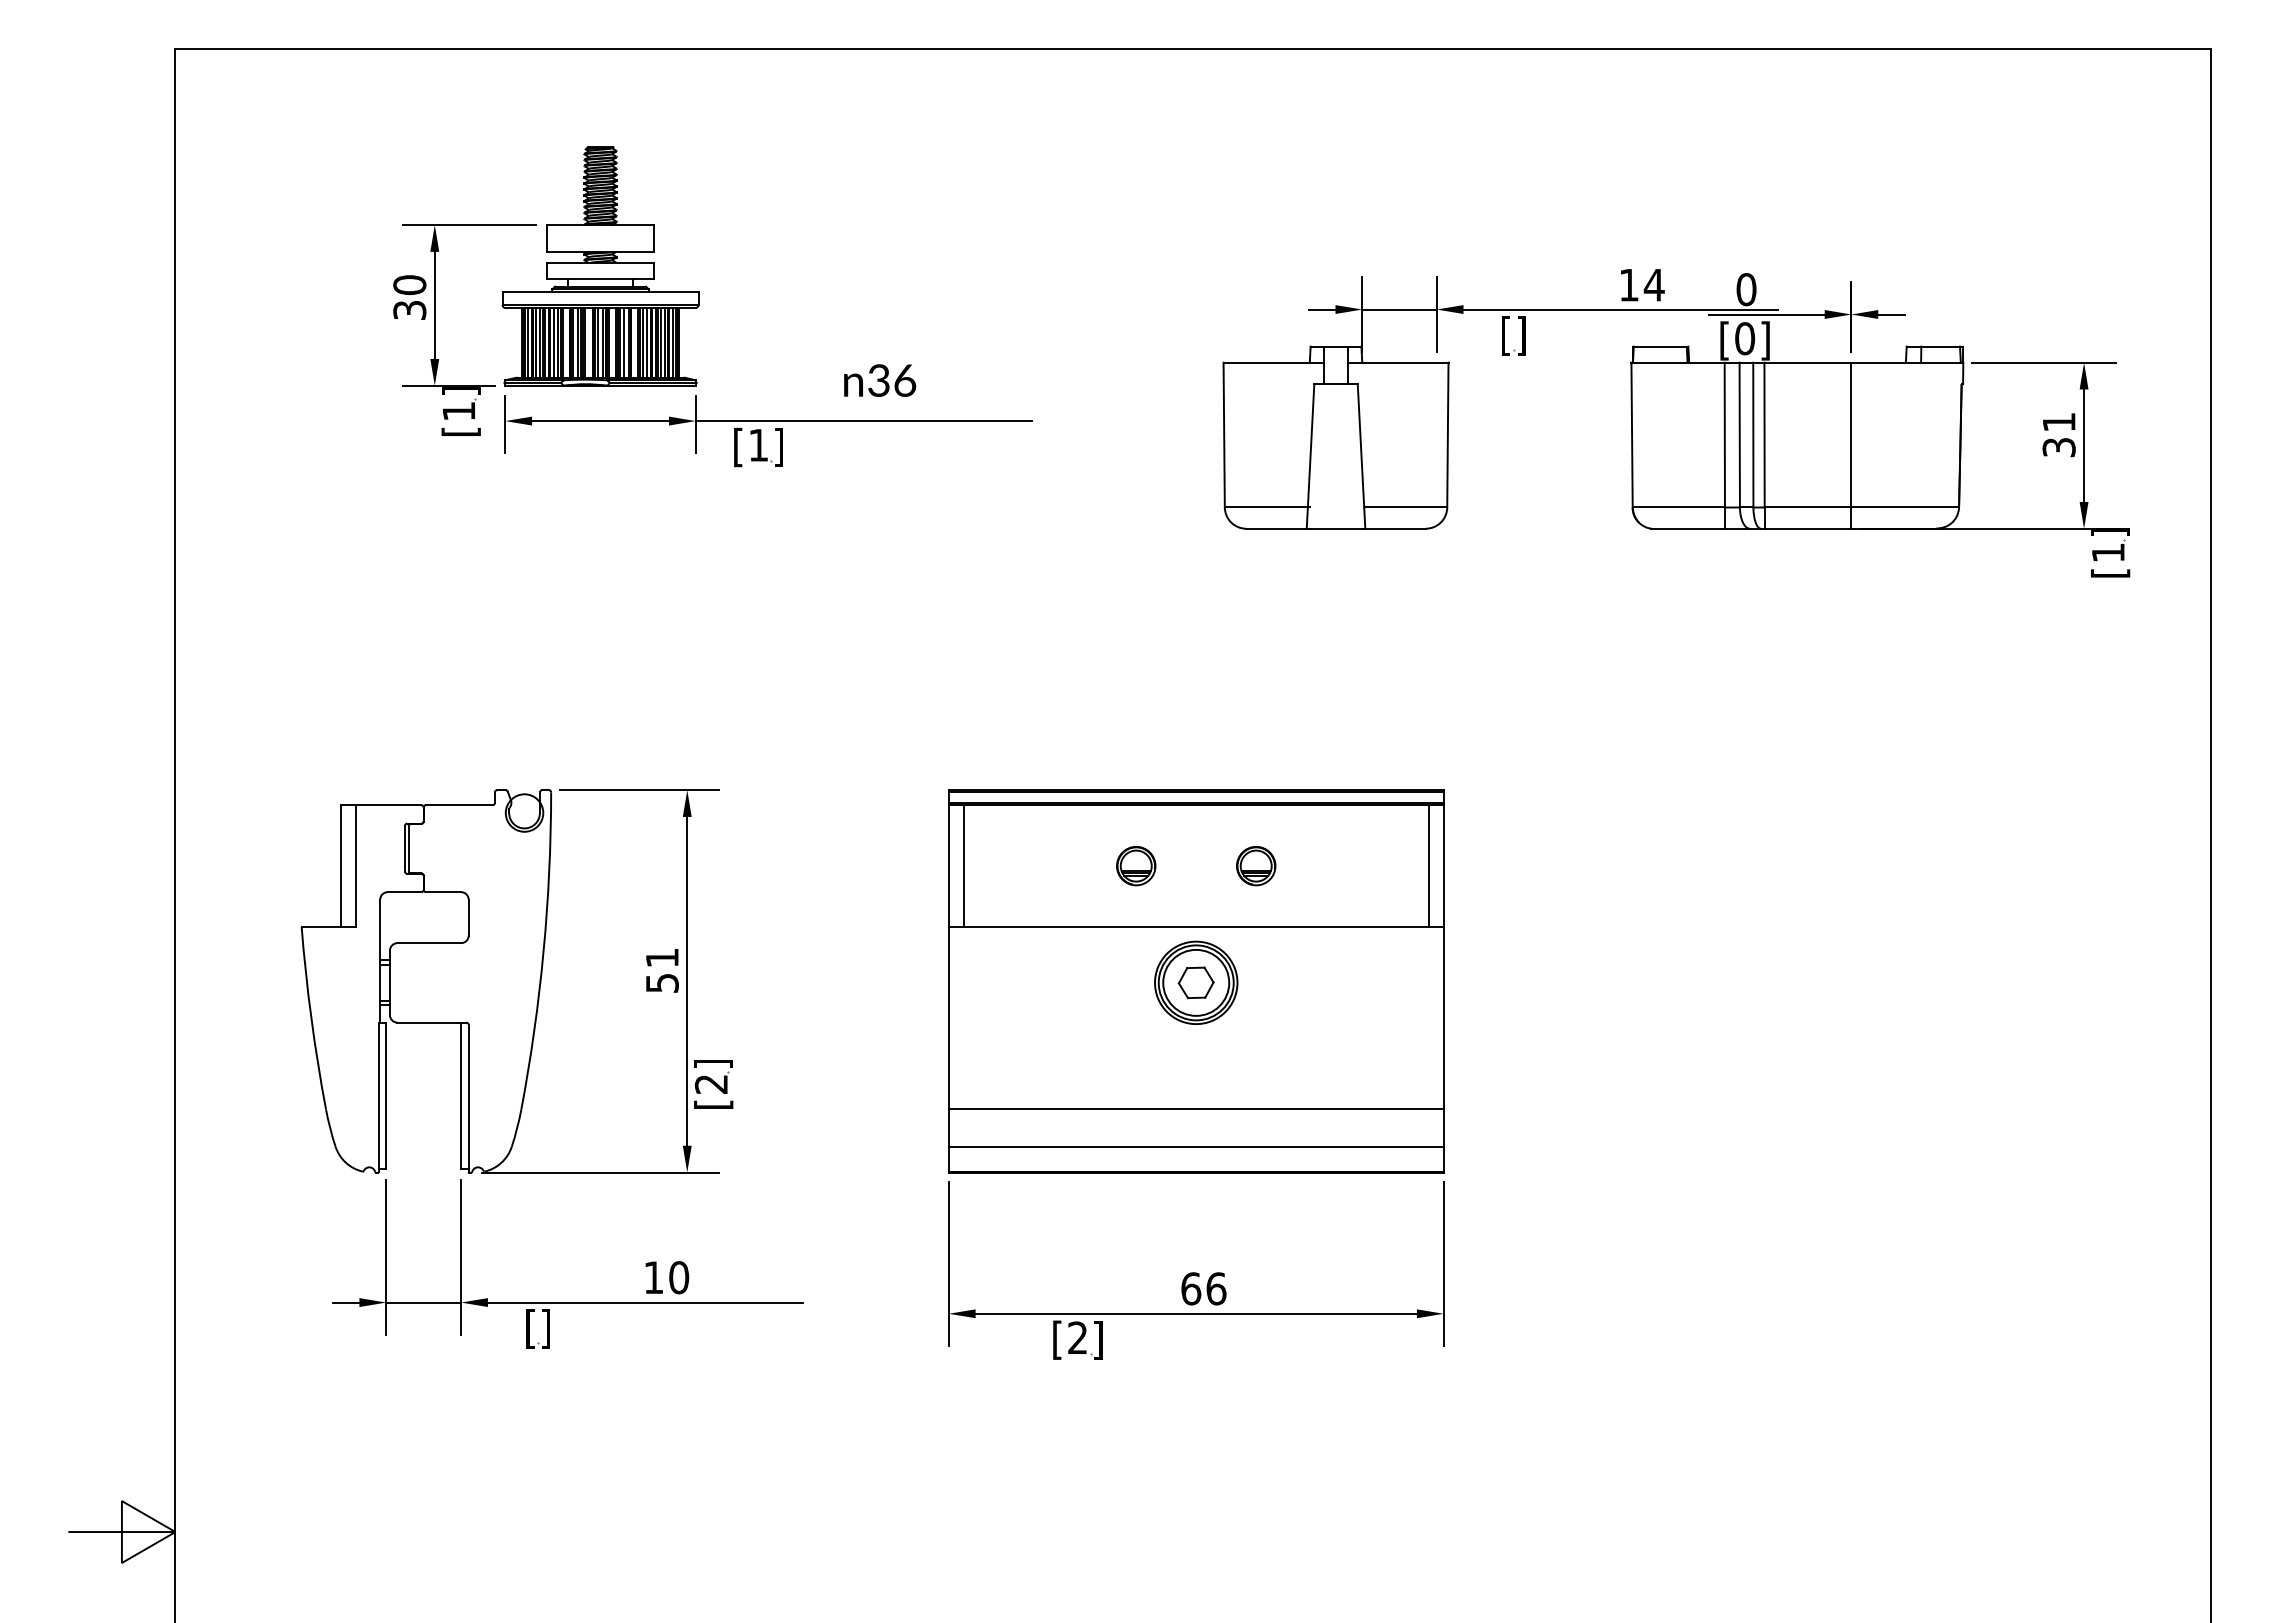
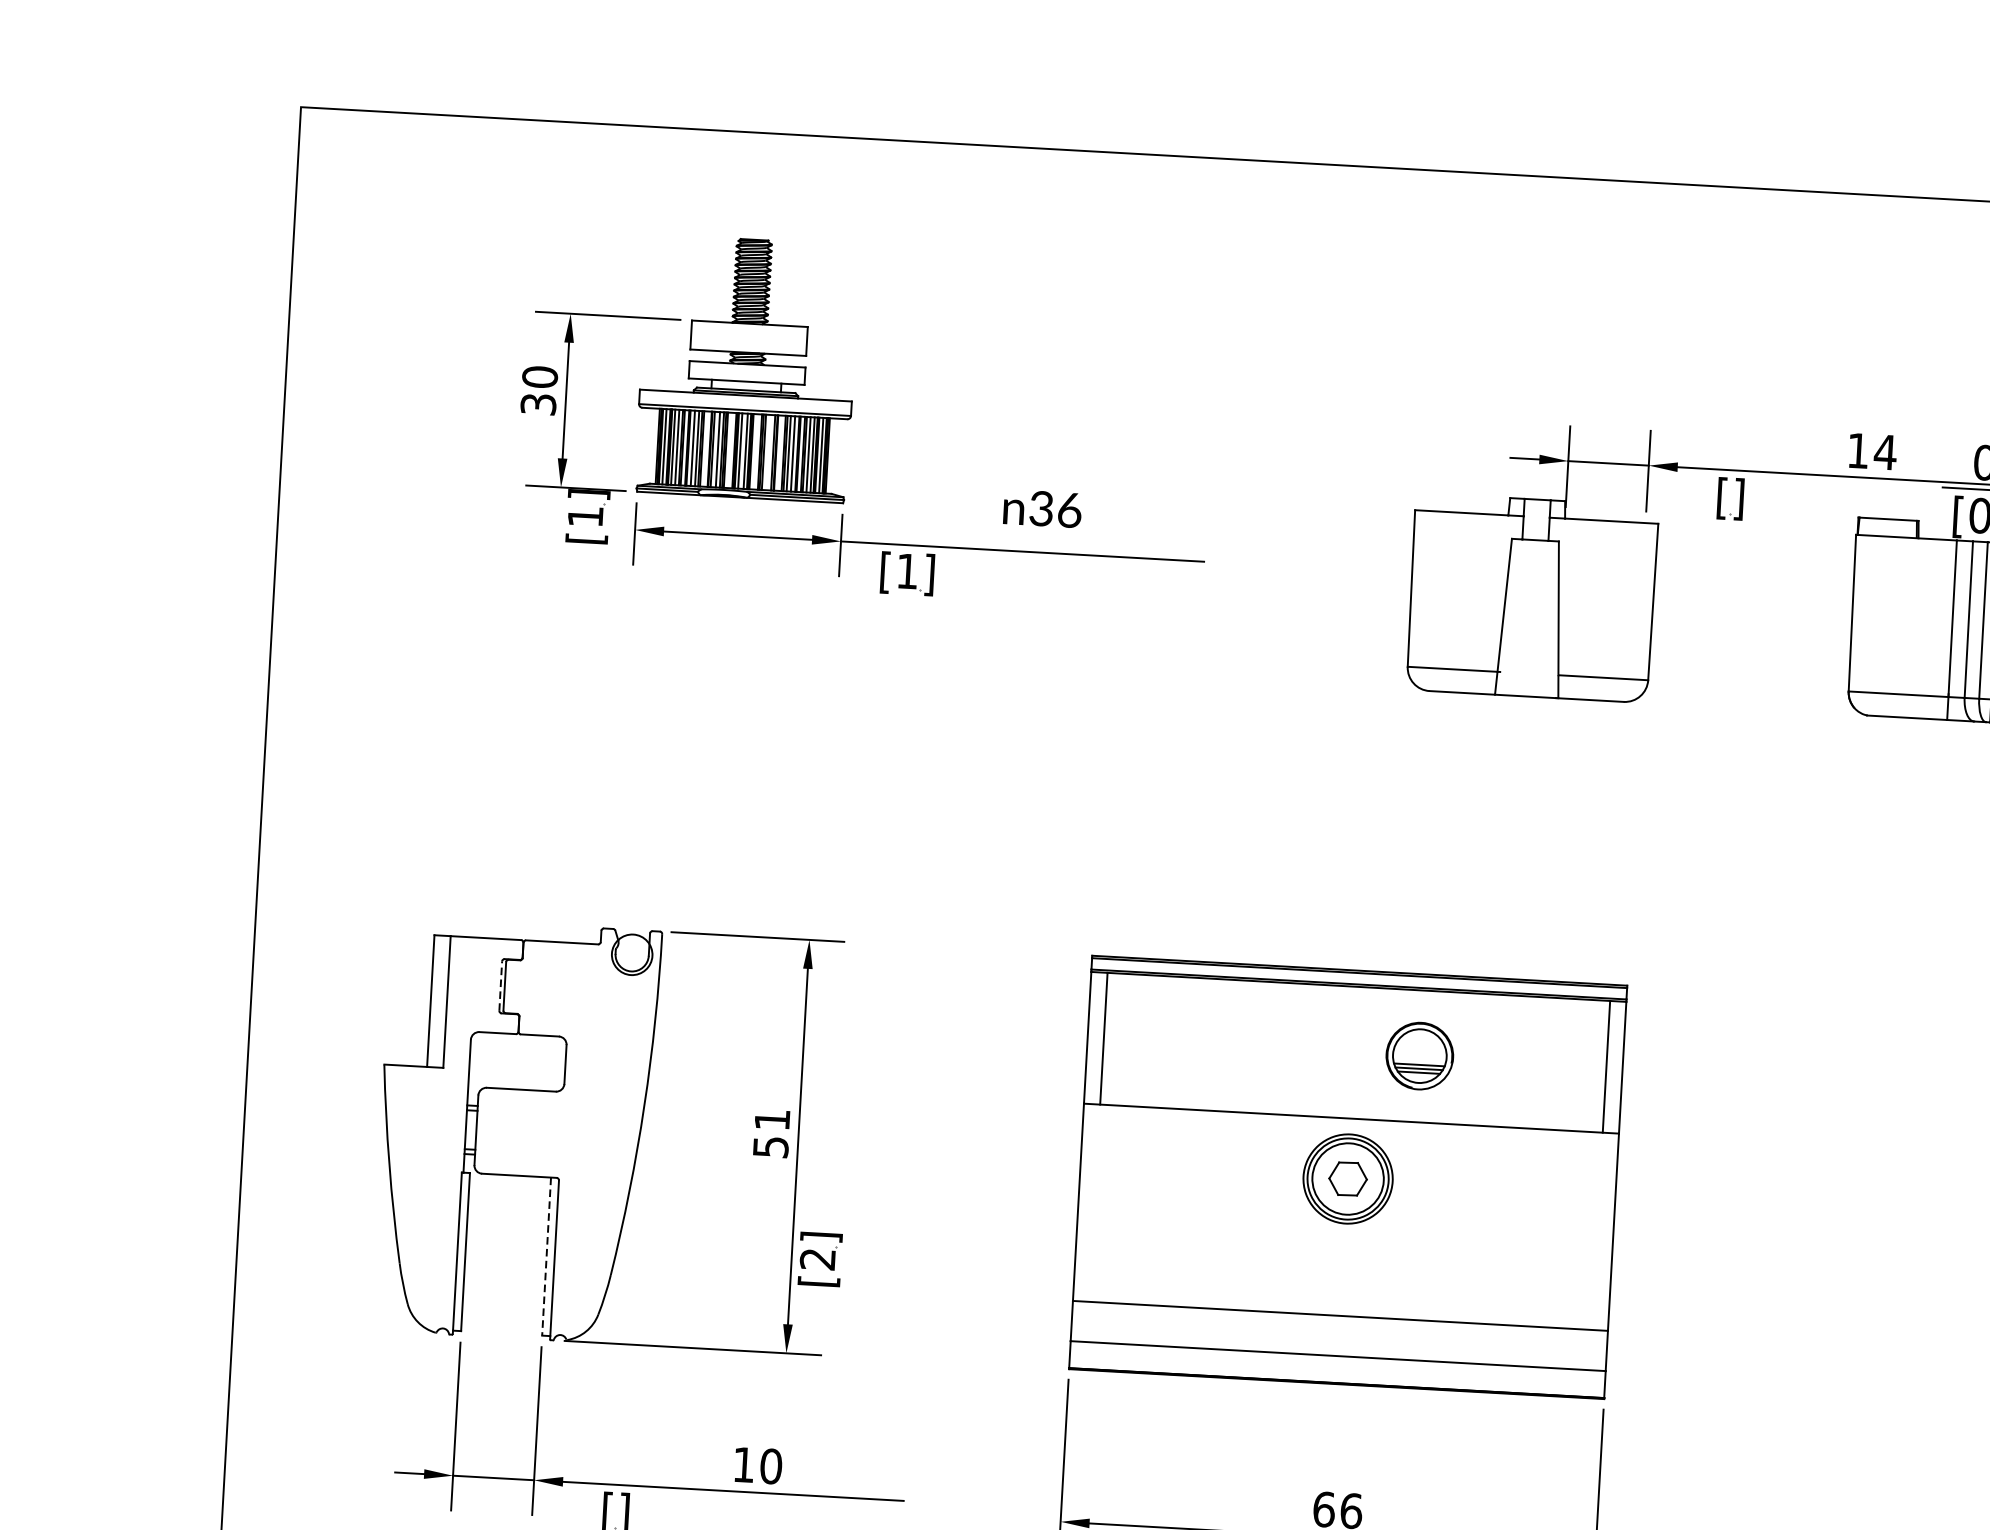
line: (623, 342) -> (767, 452), removed
line: (404, 848) -> (500, 985), solid -> dashed
part: (1136, 866) -> (1290, 1049), removed
part: (1256, 866) -> (1420, 1056), size x1.6
line: (461, 1096) -> (546, 1257), solid -> dashed

